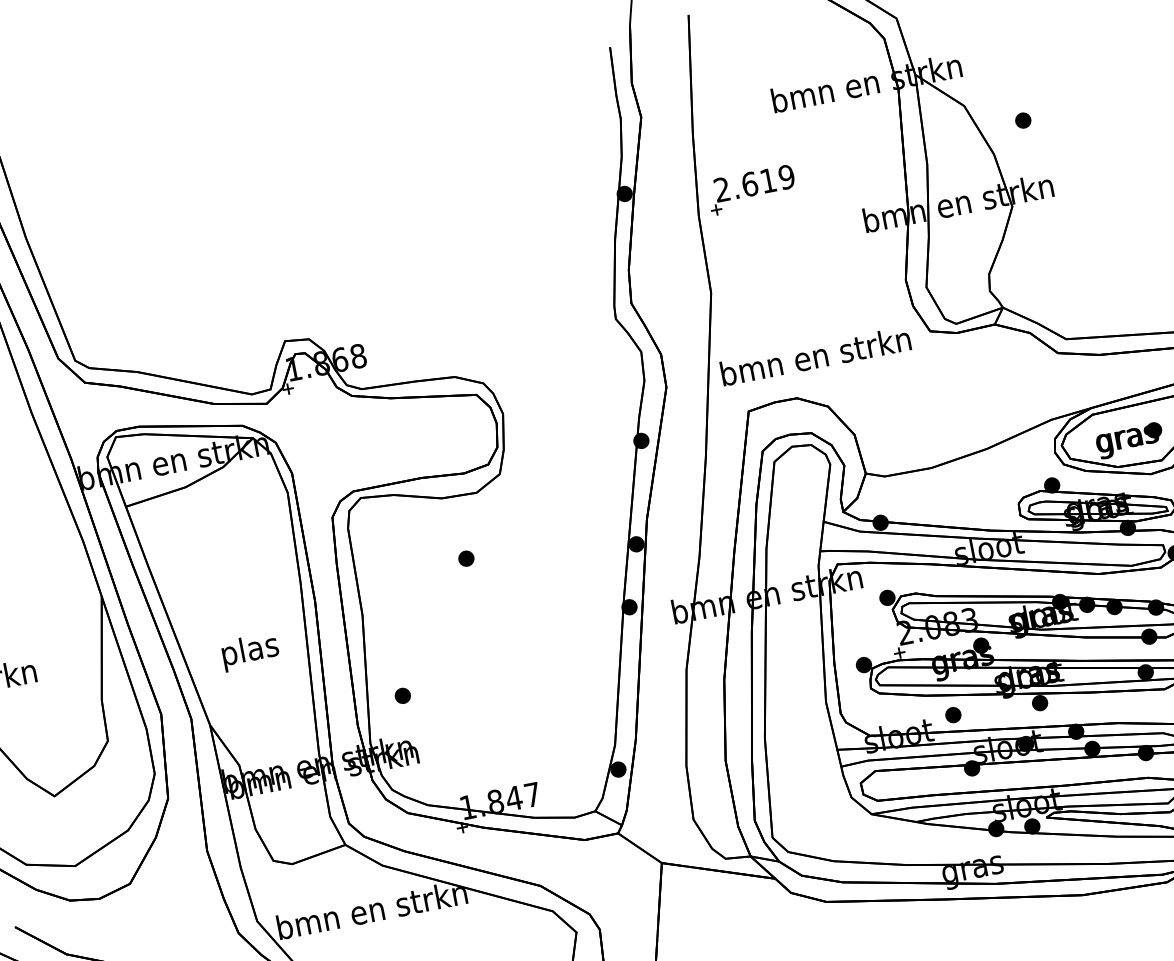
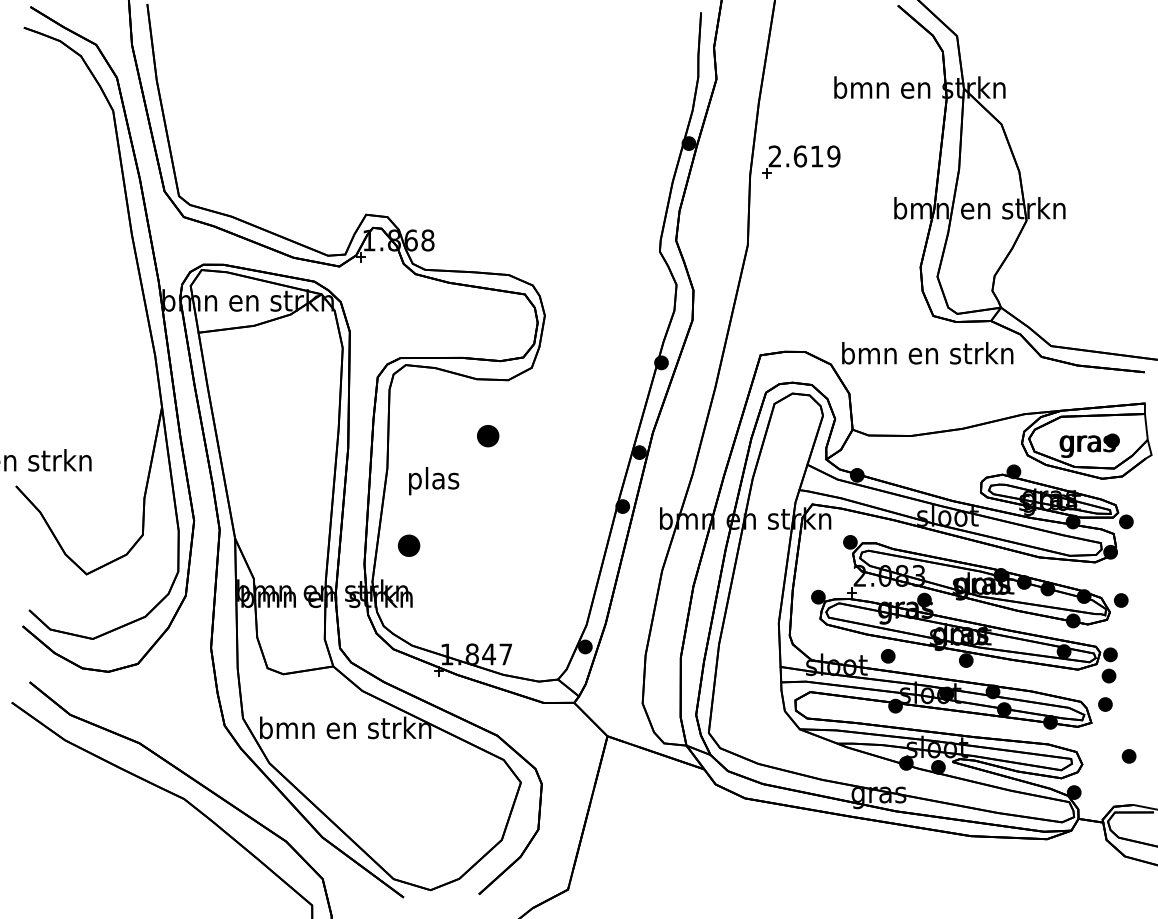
part: (1022, 119) -> (1050, 146), removed
text: (815, 356) -> (927, 353), moved
part: (465, 559) -> (487, 436), size x1.6
text: (251, 652) -> (434, 481), moved
part: (402, 695) -> (408, 545), size x1.6

